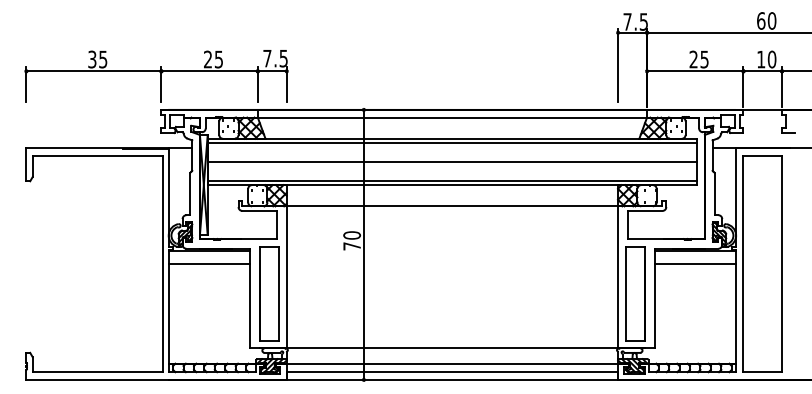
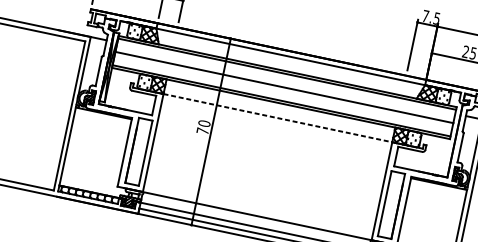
line: (452, 206) -> (277, 118), solid -> dashed
line: (209, 264) -> (101, 122), removed
line: (694, 264) -> (436, 193), removed

